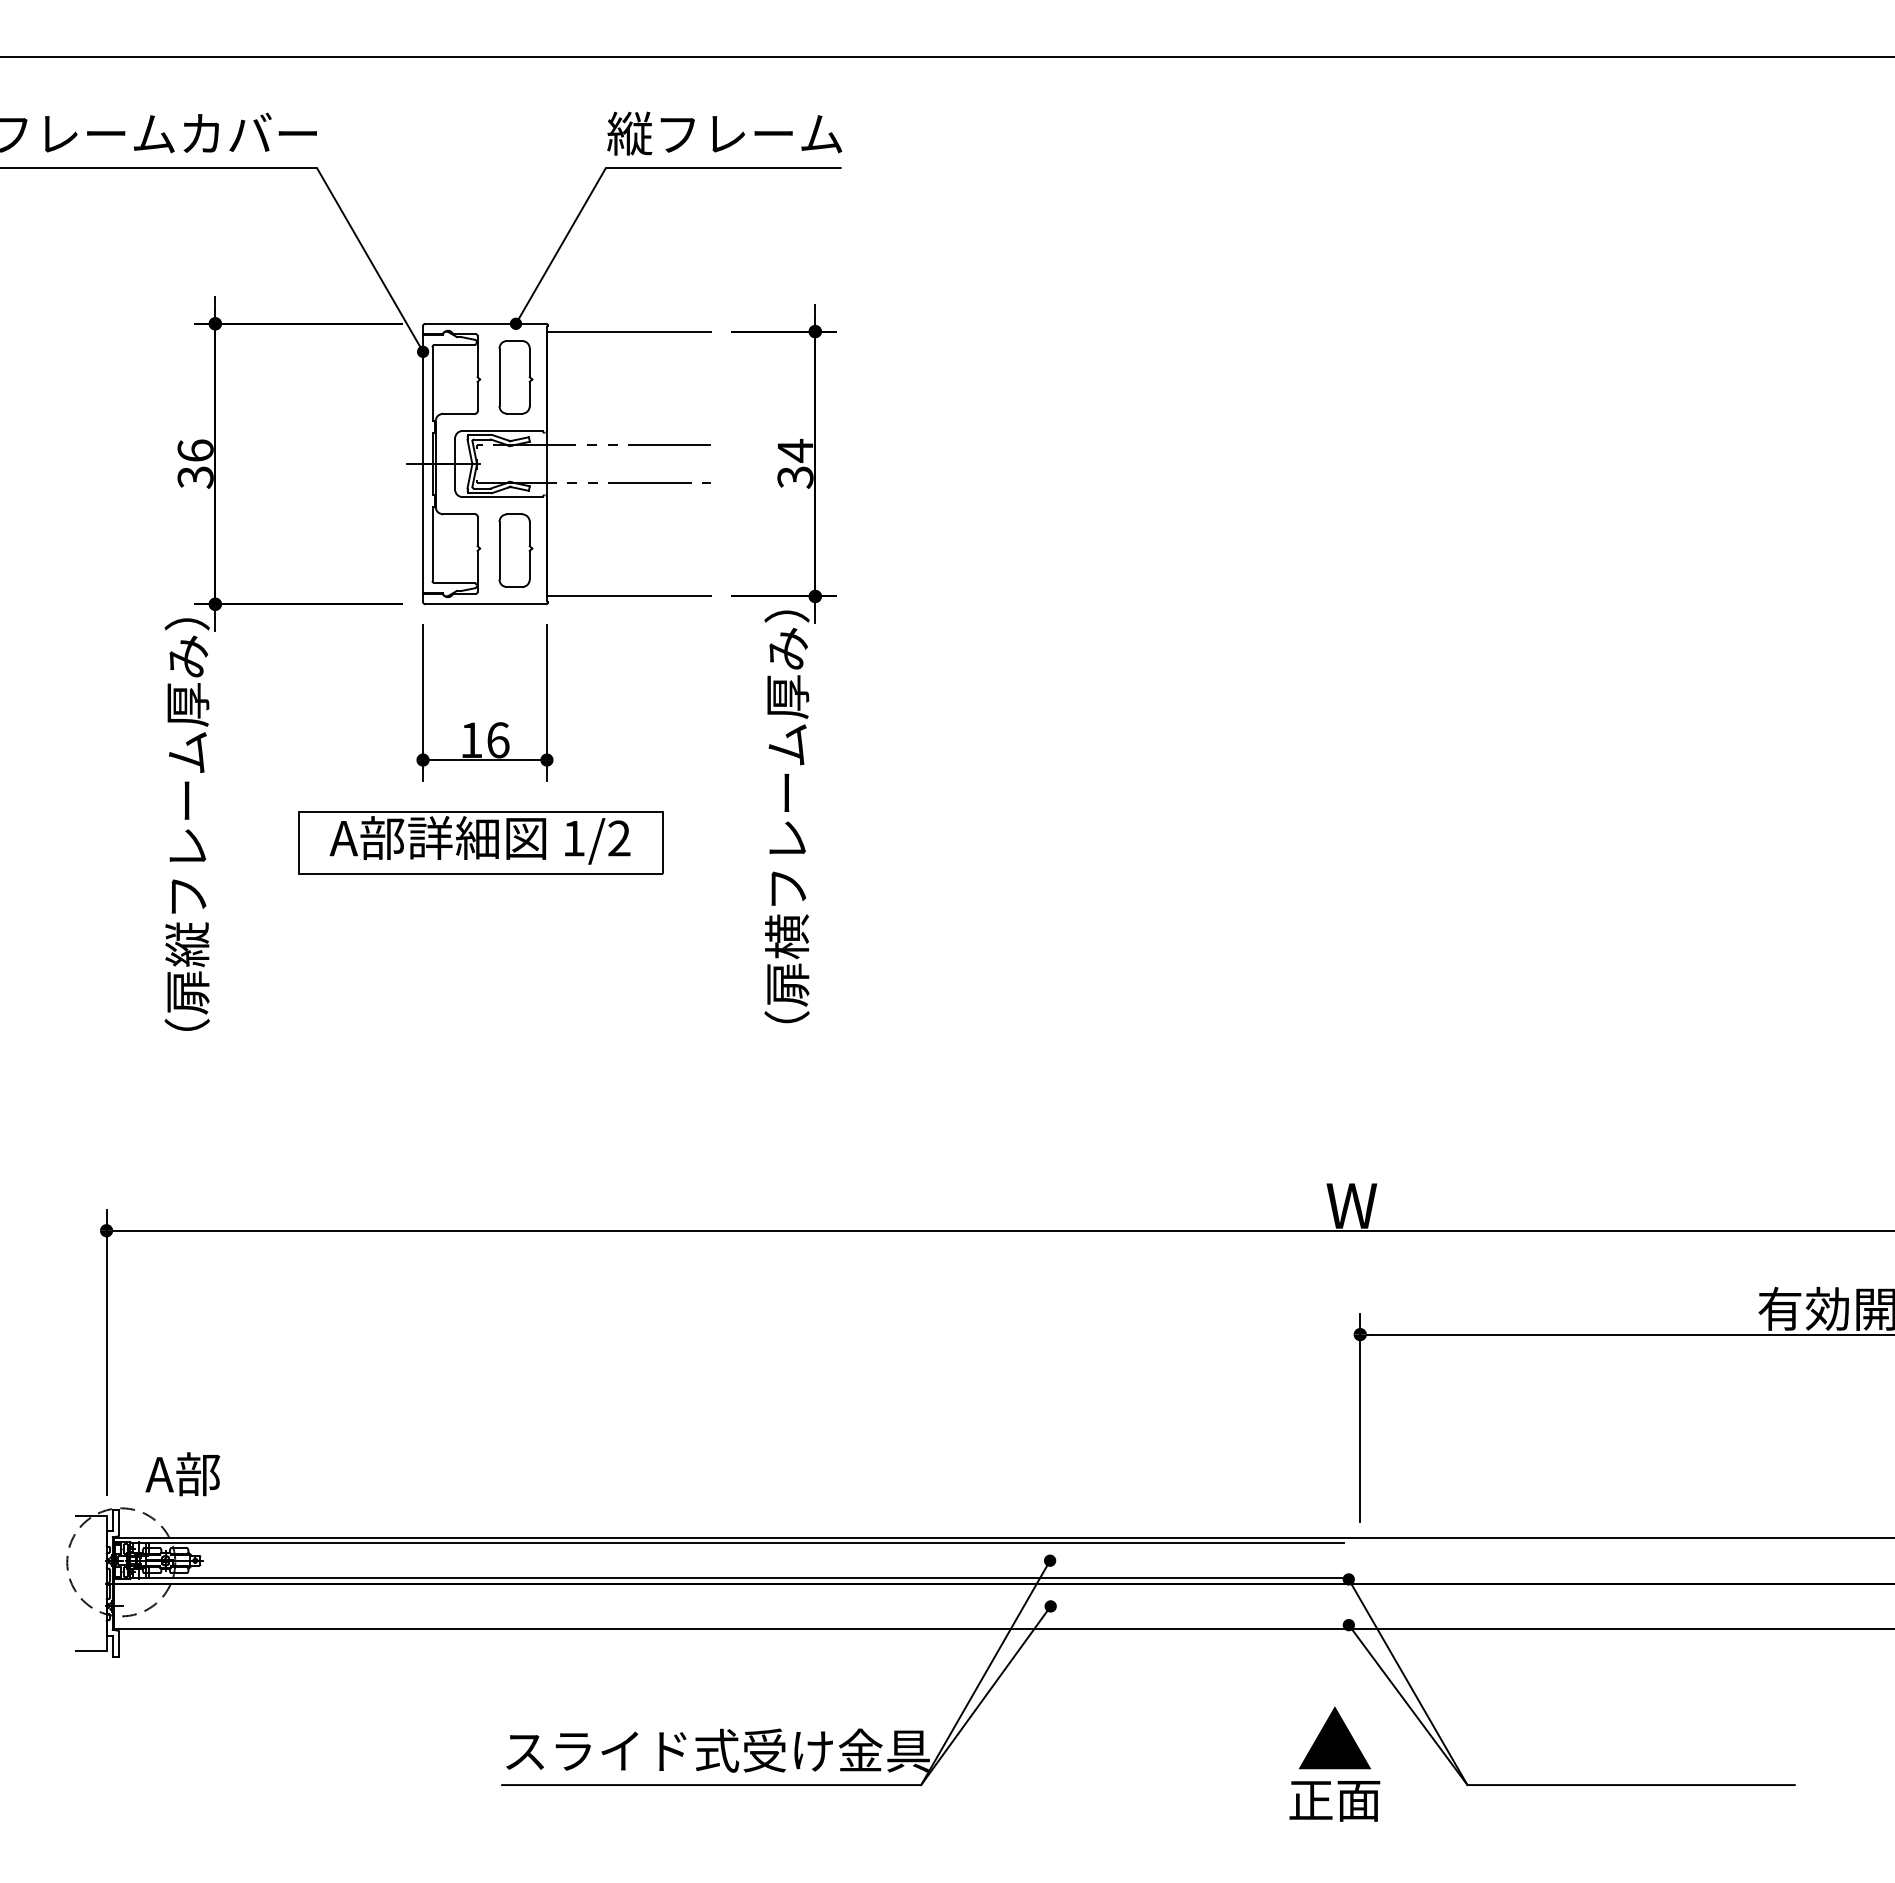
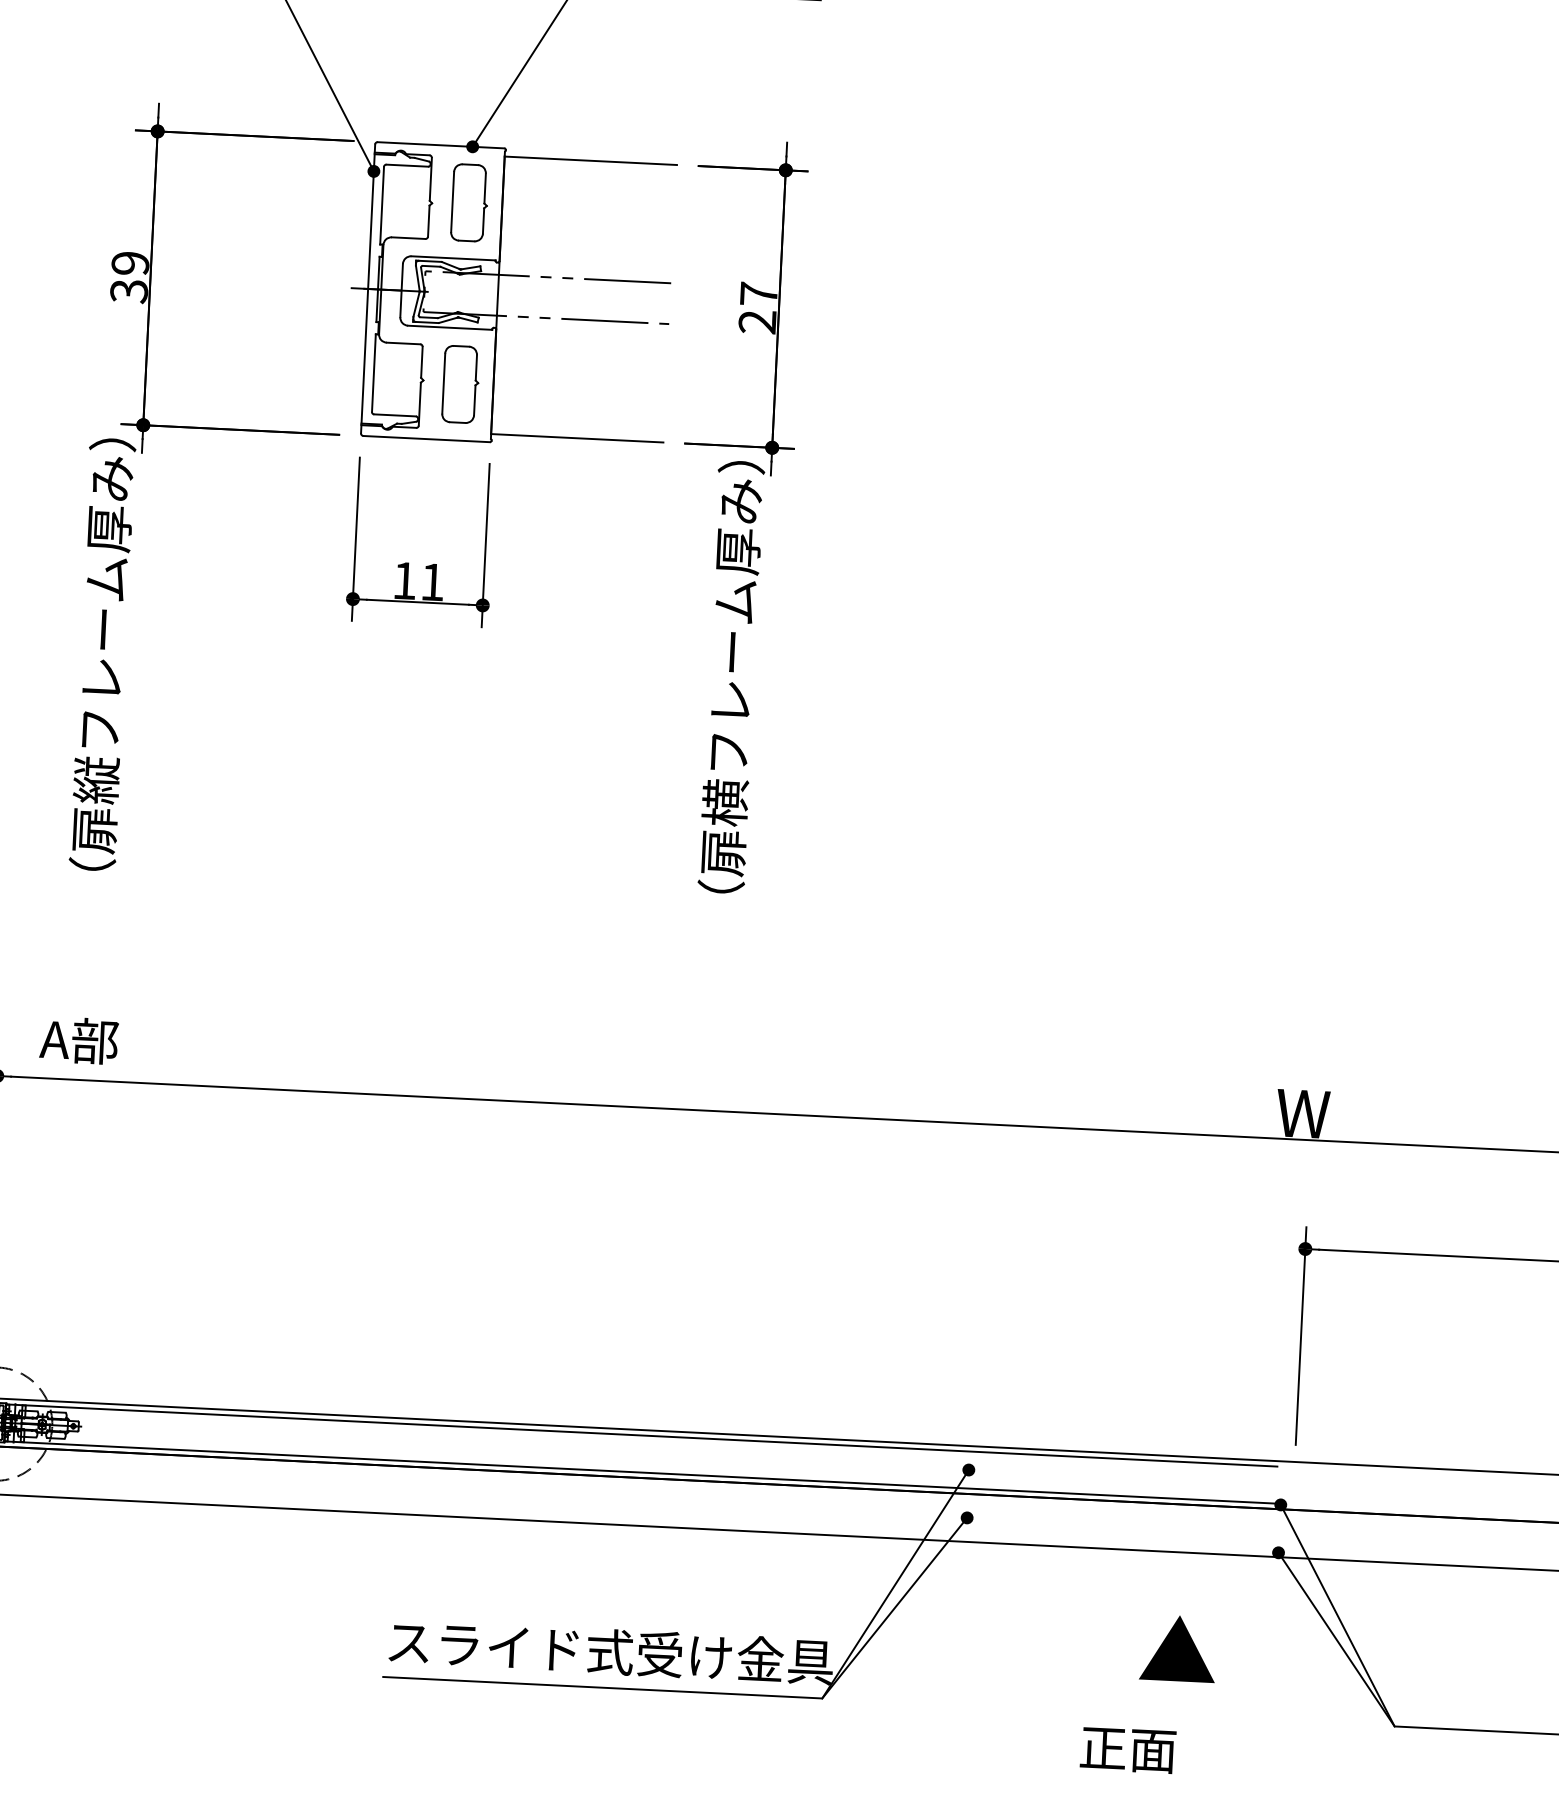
text: (195, 450) -> (130, 263), 36 -> 39
text: (795, 463) -> (758, 307), 34 -> 27
text: (498, 740) -> (432, 582), 16 -> 11
part: (480, 842) -> (408, 688), removed
text: (182, 1474) -> (78, 1040), moved
part: (1334, 1737) -> (1177, 1648), moved
text: (1334, 1801) -> (1127, 1750), moved

